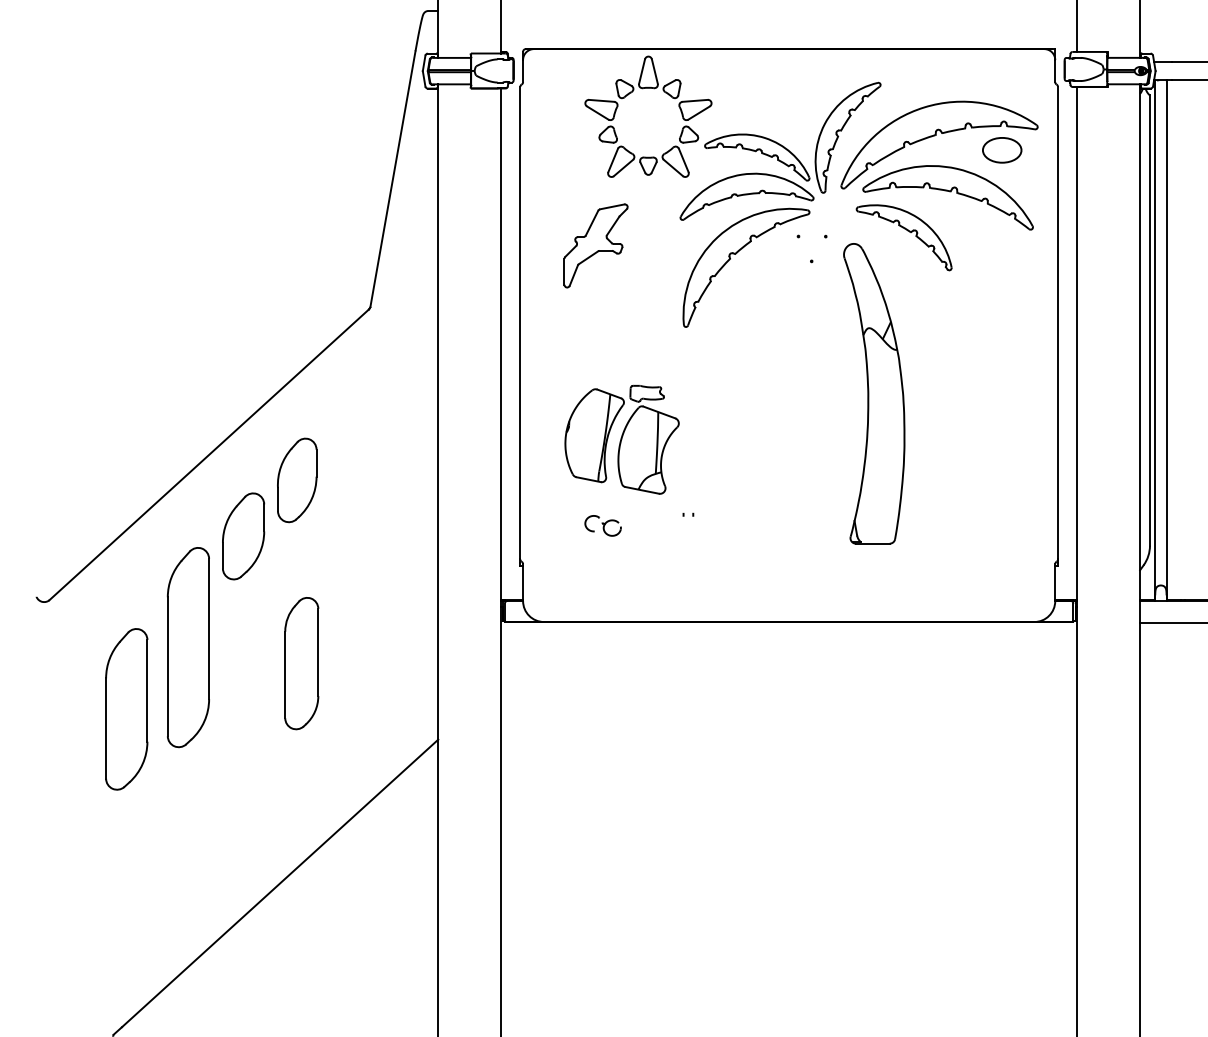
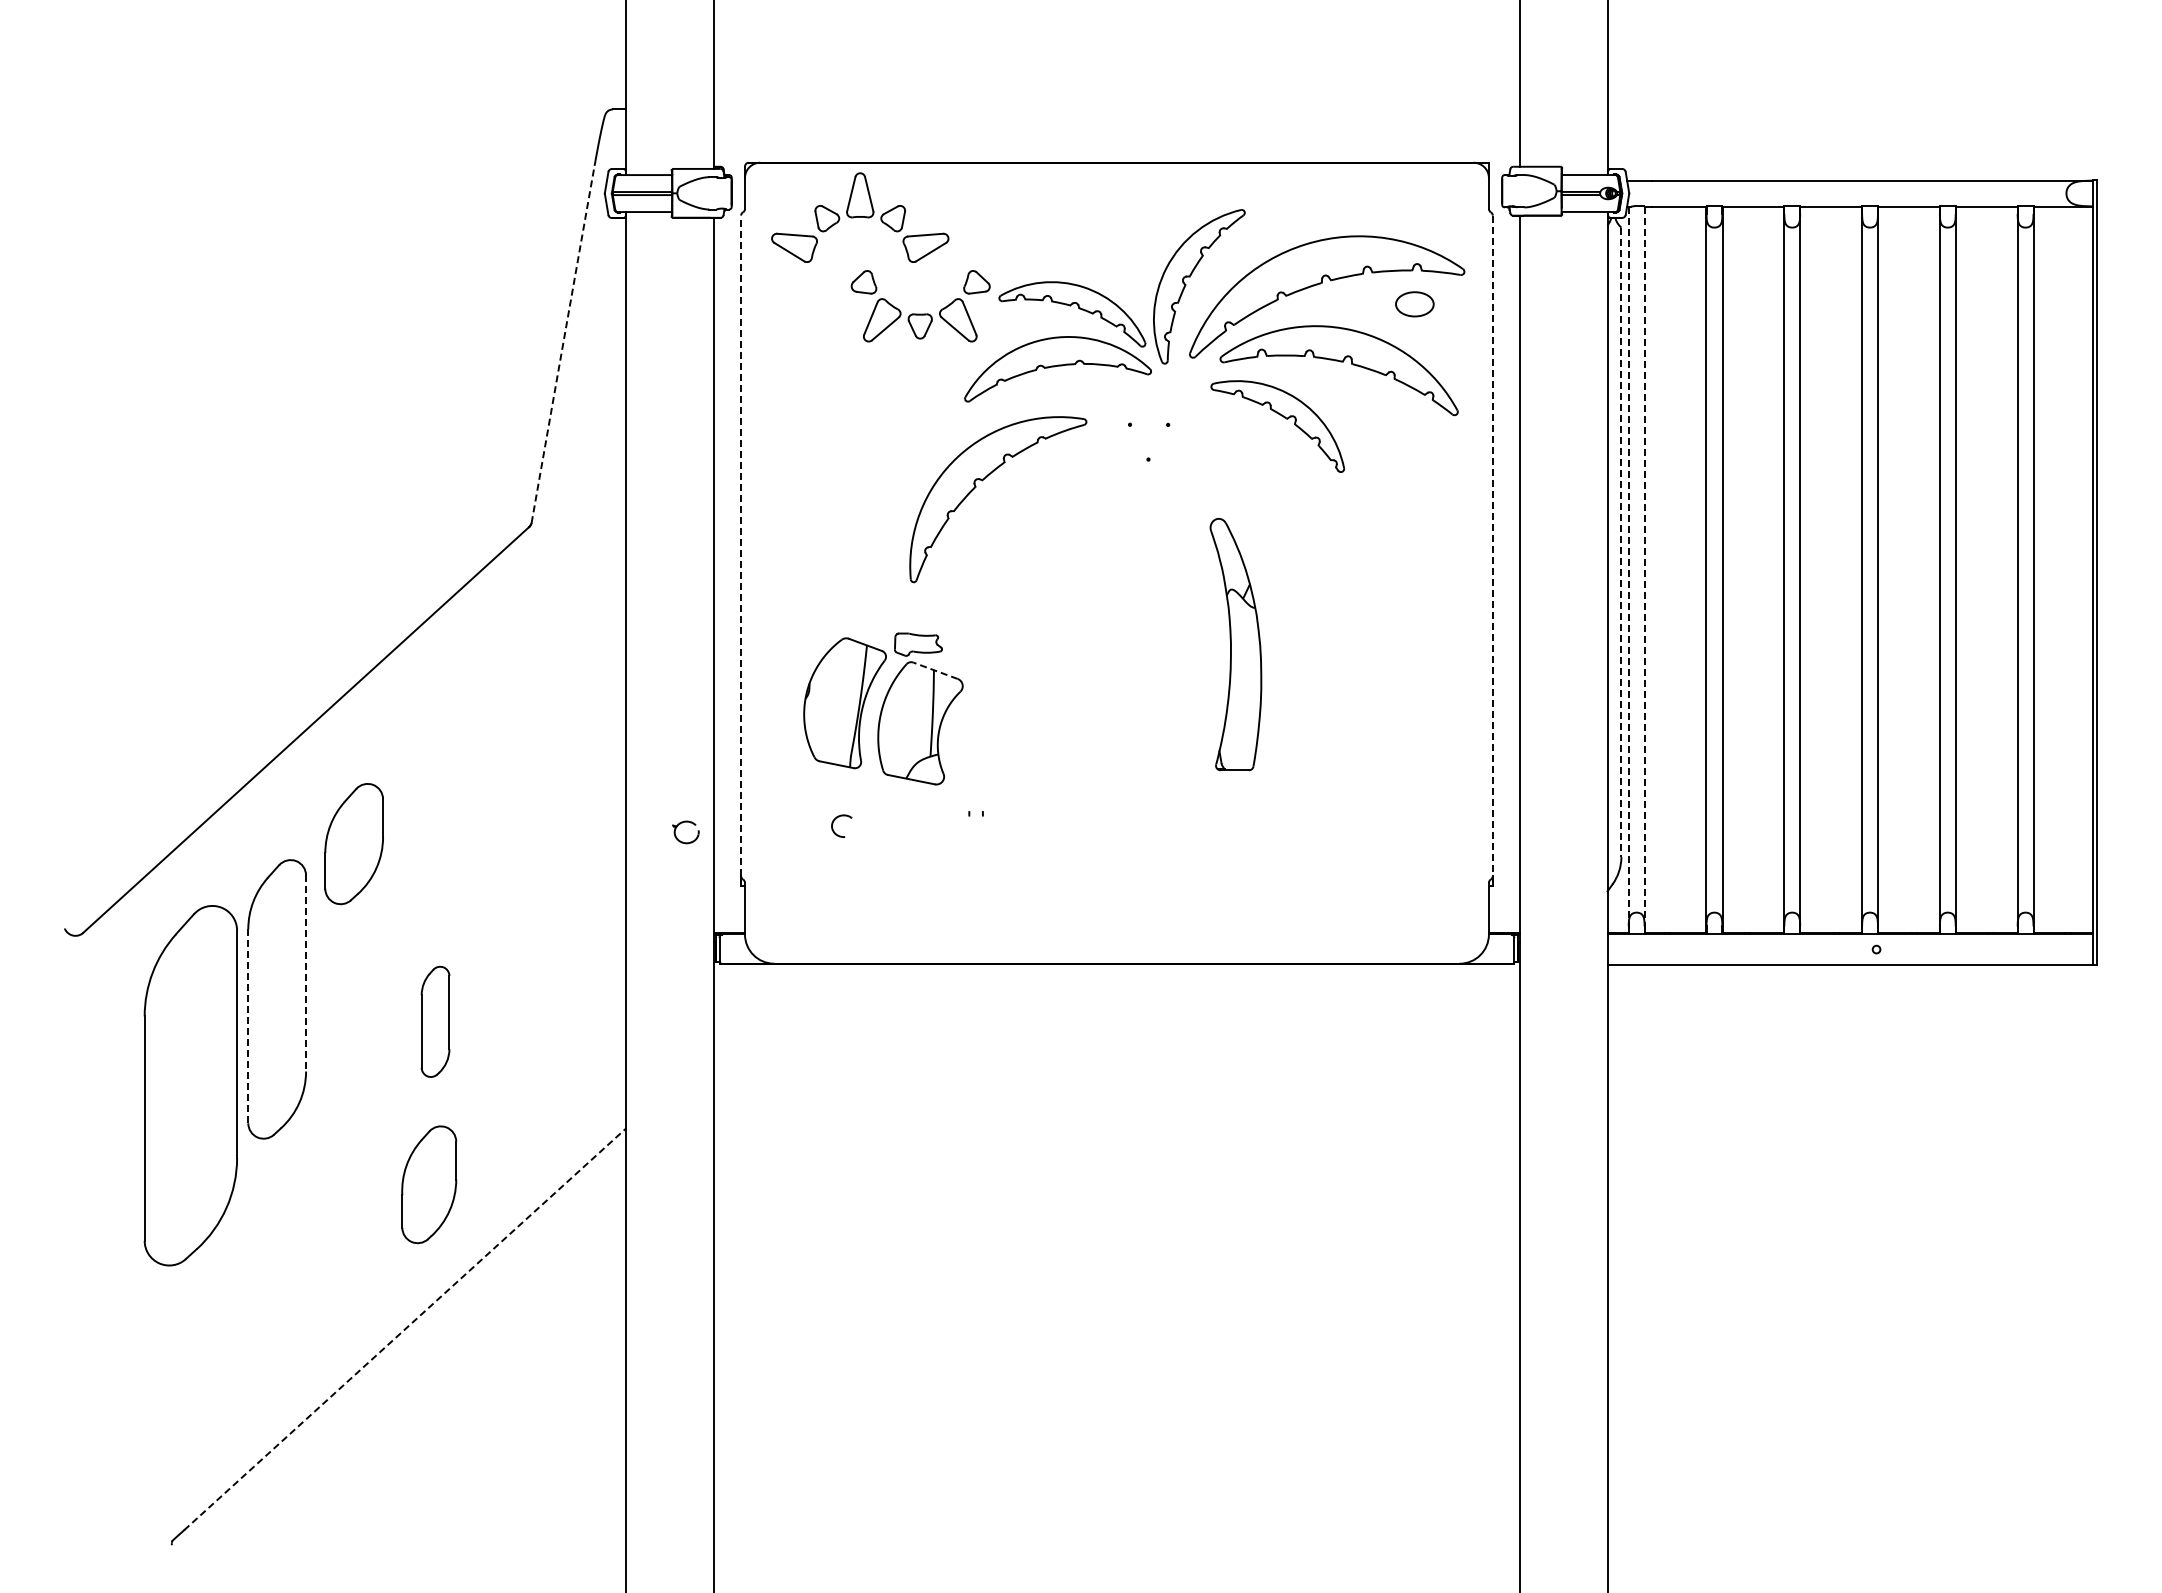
part: (648, 88) -> (860, 217), moved
part: (1001, 150) -> (1414, 304), size x0.7
line: (393, 179) -> (563, 344), solid -> dashed
part: (596, 245) -> (847, 437), removed
part: (735, 254) -> (982, 481), moved
line: (1150, 320) -> (1621, 542), solid -> dashed
line: (520, 322) -> (741, 545), solid -> dashed
line: (1057, 323) -> (1492, 546), solid -> dashed
line: (1155, 340) -> (1628, 570), solid -> dashed
line: (1166, 340) -> (1644, 570), solid -> dashed
part: (873, 393) -> (1235, 644), size x0.6
line: (659, 412) -> (935, 670), solid -> dashed
part: (297, 480) -> (429, 1184), moved
part: (606, 532) -> (678, 838), moved
line: (209, 629) -> (306, 974), solid -> dashed
part: (301, 663) -> (435, 1021), size x0.6
line: (167, 666) -> (248, 1025), solid -> dashed
part: (126, 709) -> (190, 1085), size x1.6
line: (280, 883) -> (405, 1329), solid -> dashed

